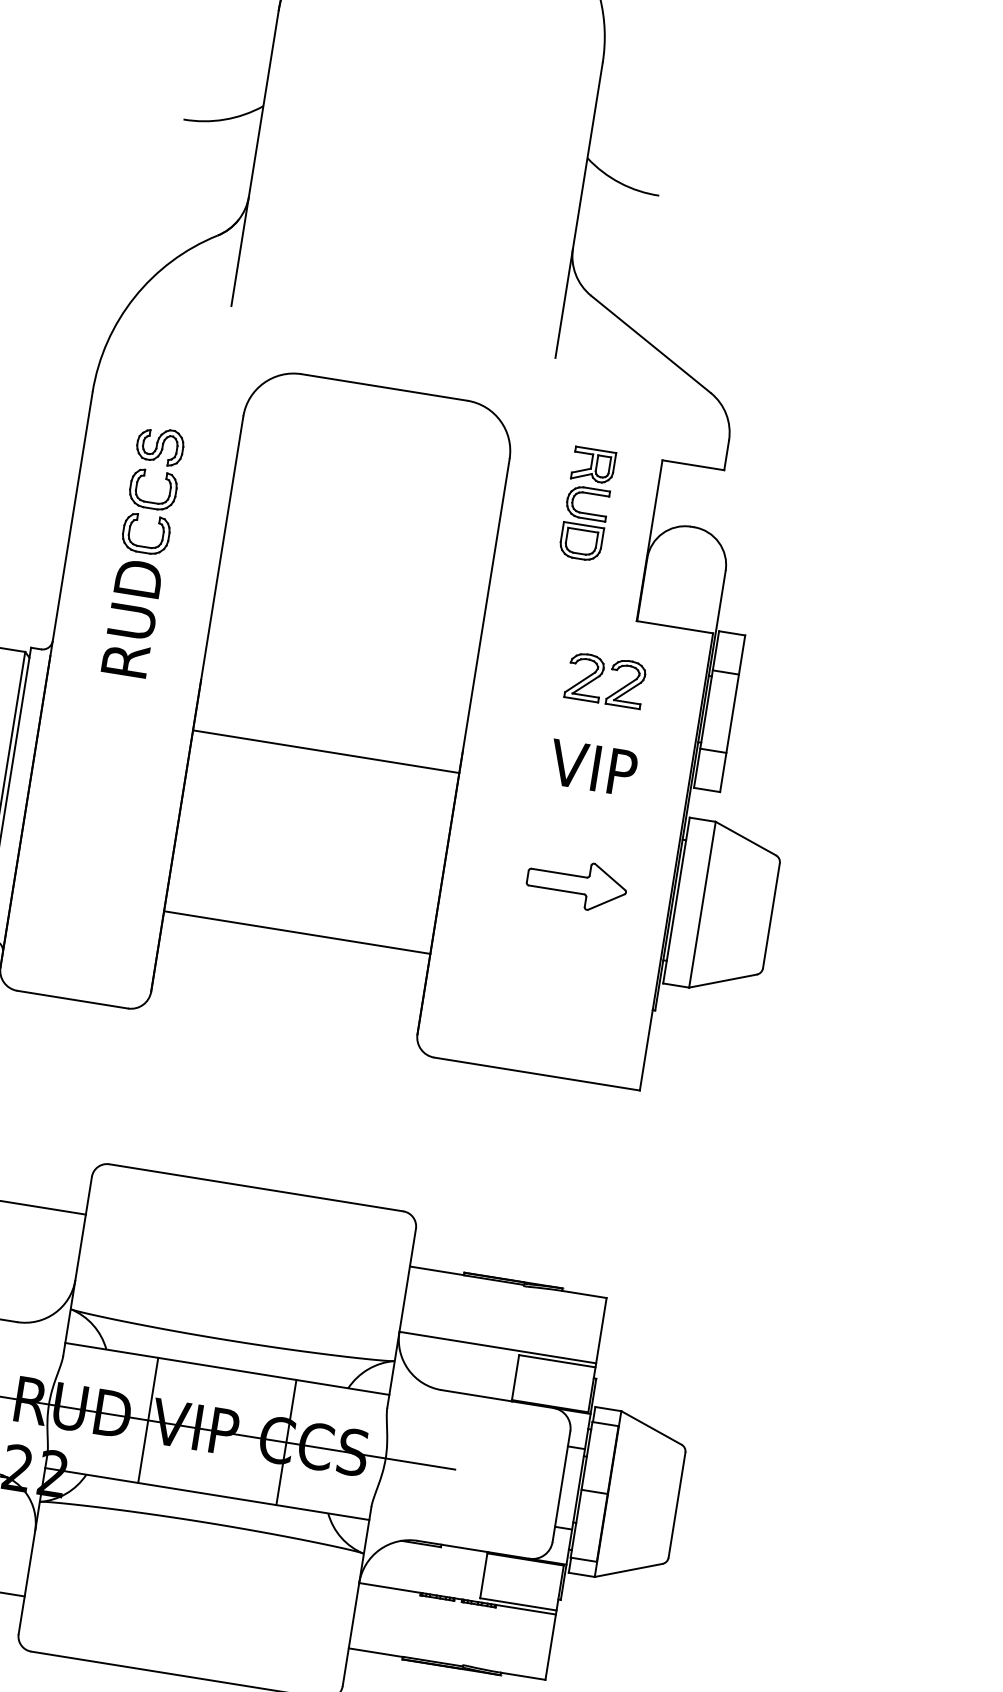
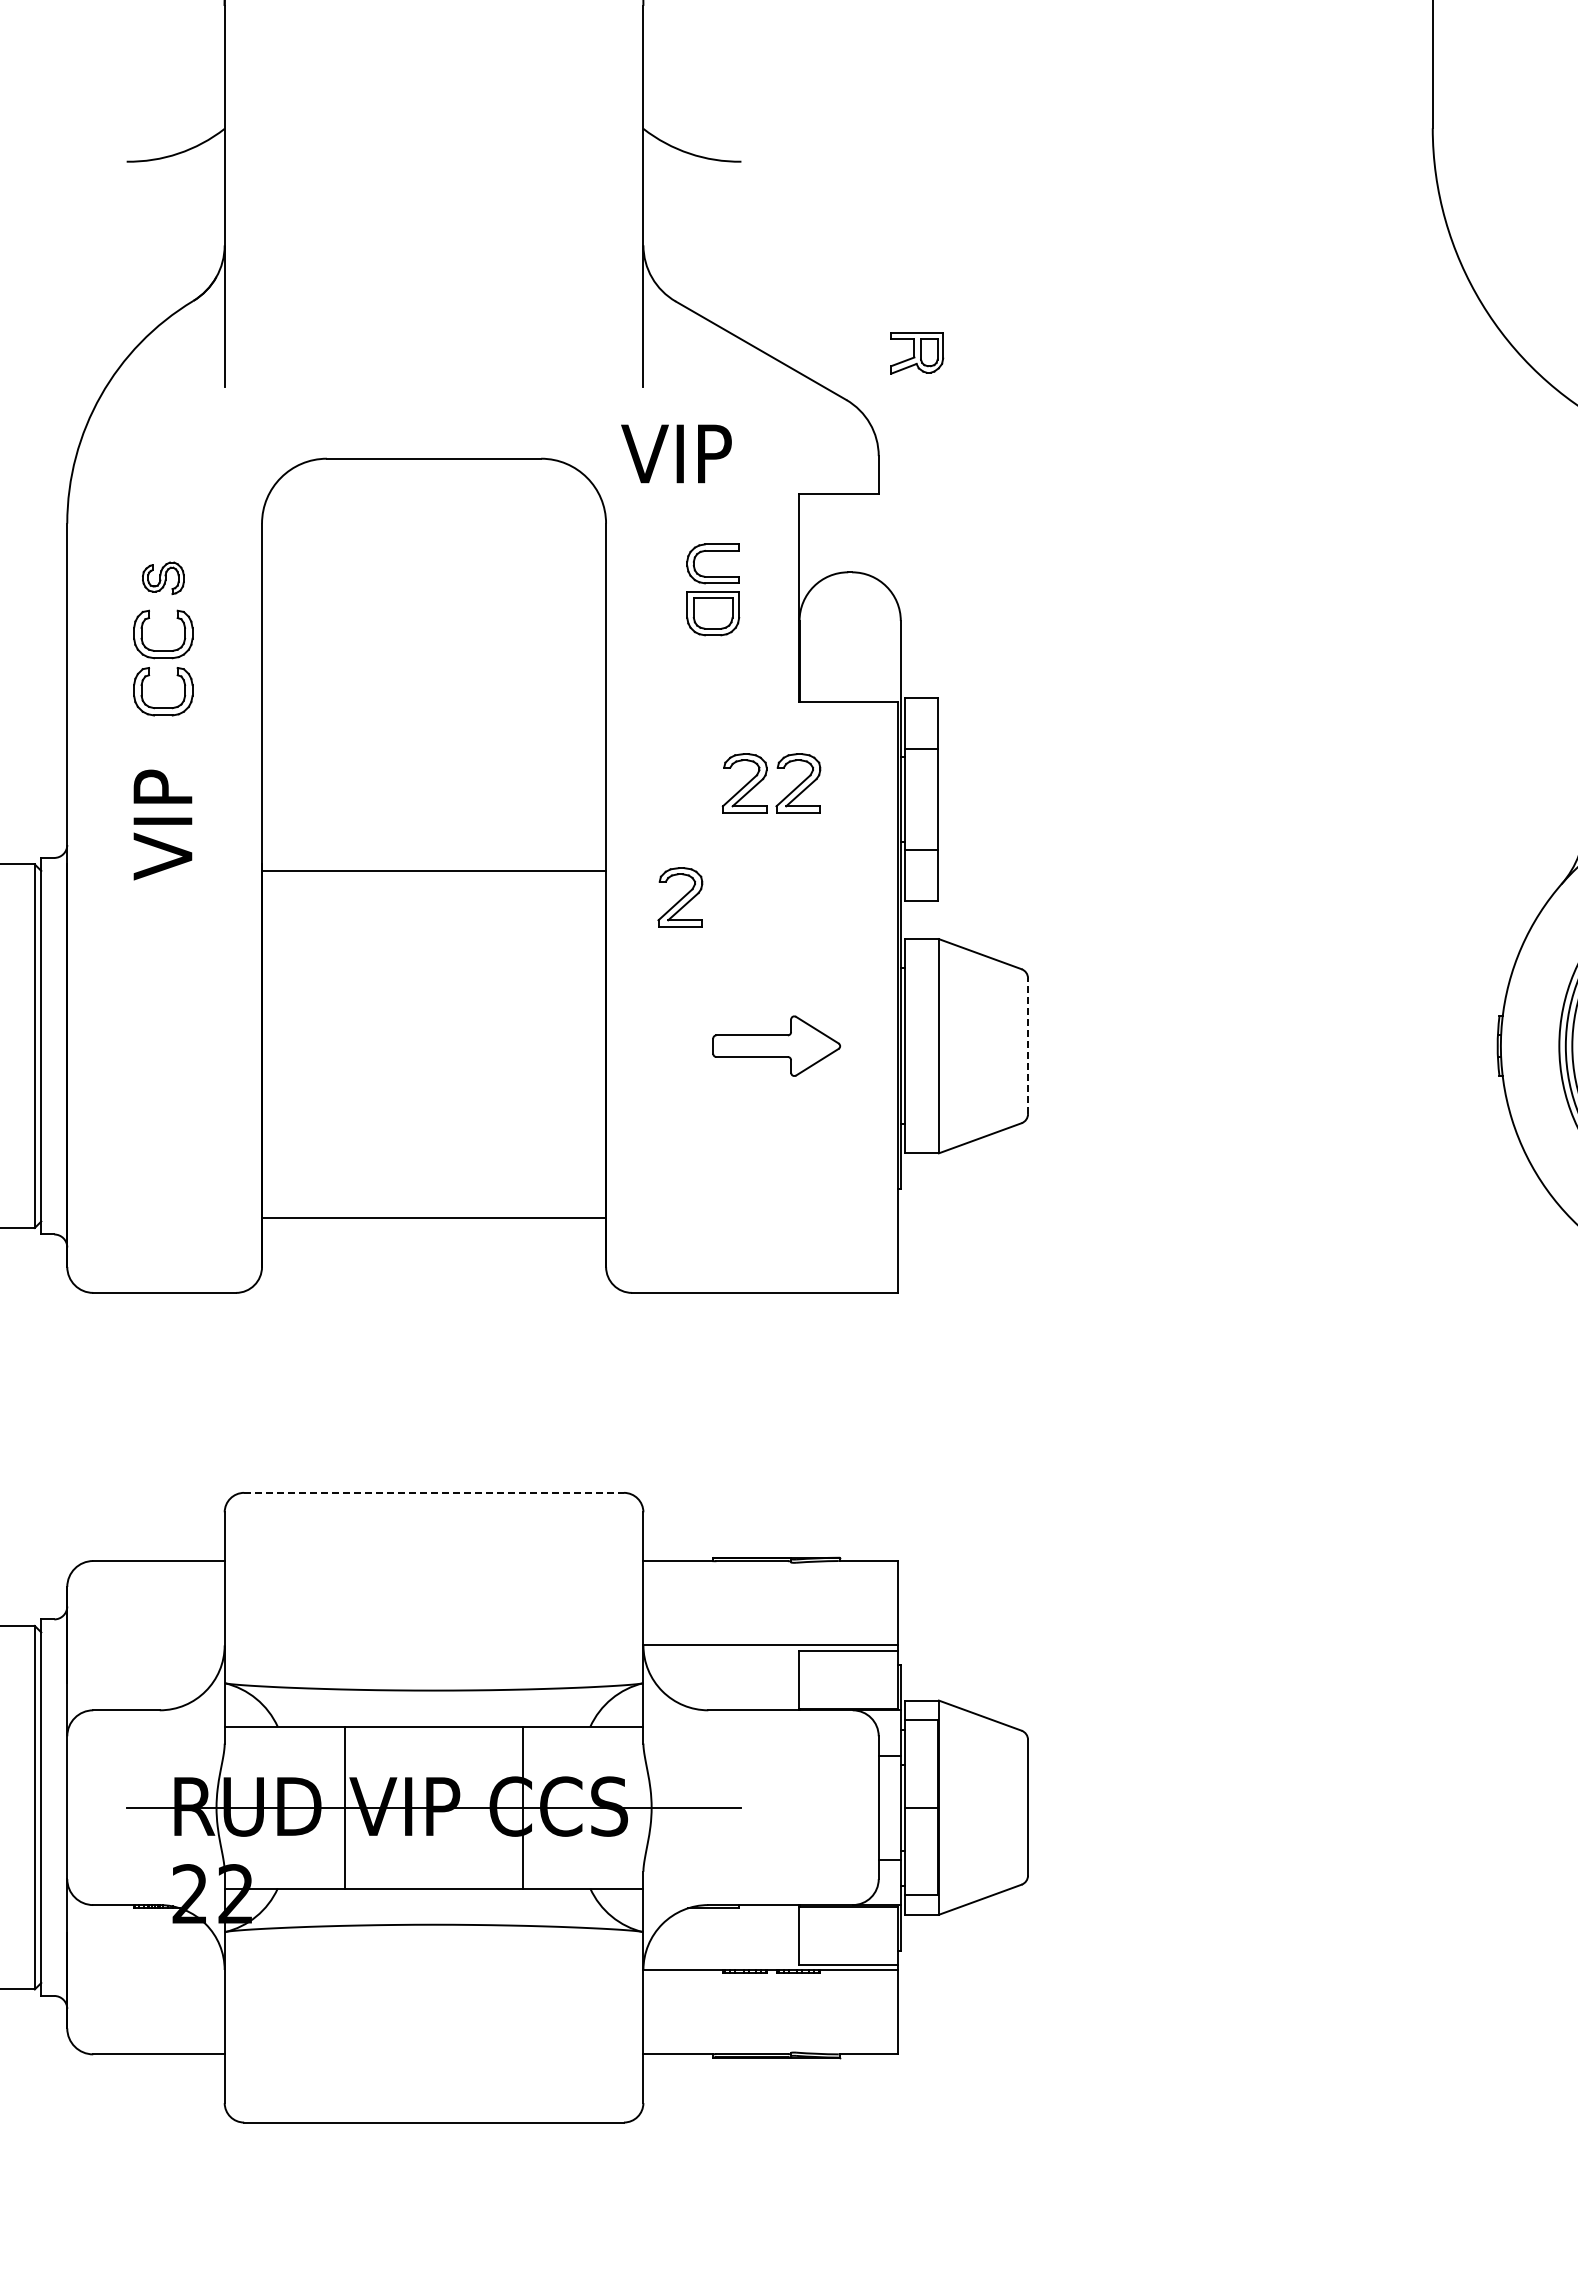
part: (160, 445) -> (163, 577), size x0.7
part: (593, 466) -> (917, 353), moved
text: (132, 620) -> (163, 803), RUD -> VIP
line: (326, 751) -> (434, 871), moved
part: (520, 757) -> (680, 897), added
text: (593, 767) -> (676, 453), moved
line: (771, 916) -> (1028, 1046), solid -> dashed
line: (297, 932) -> (434, 1218), moved
line: (256, 1187) -> (434, 1492), solid -> dashed

